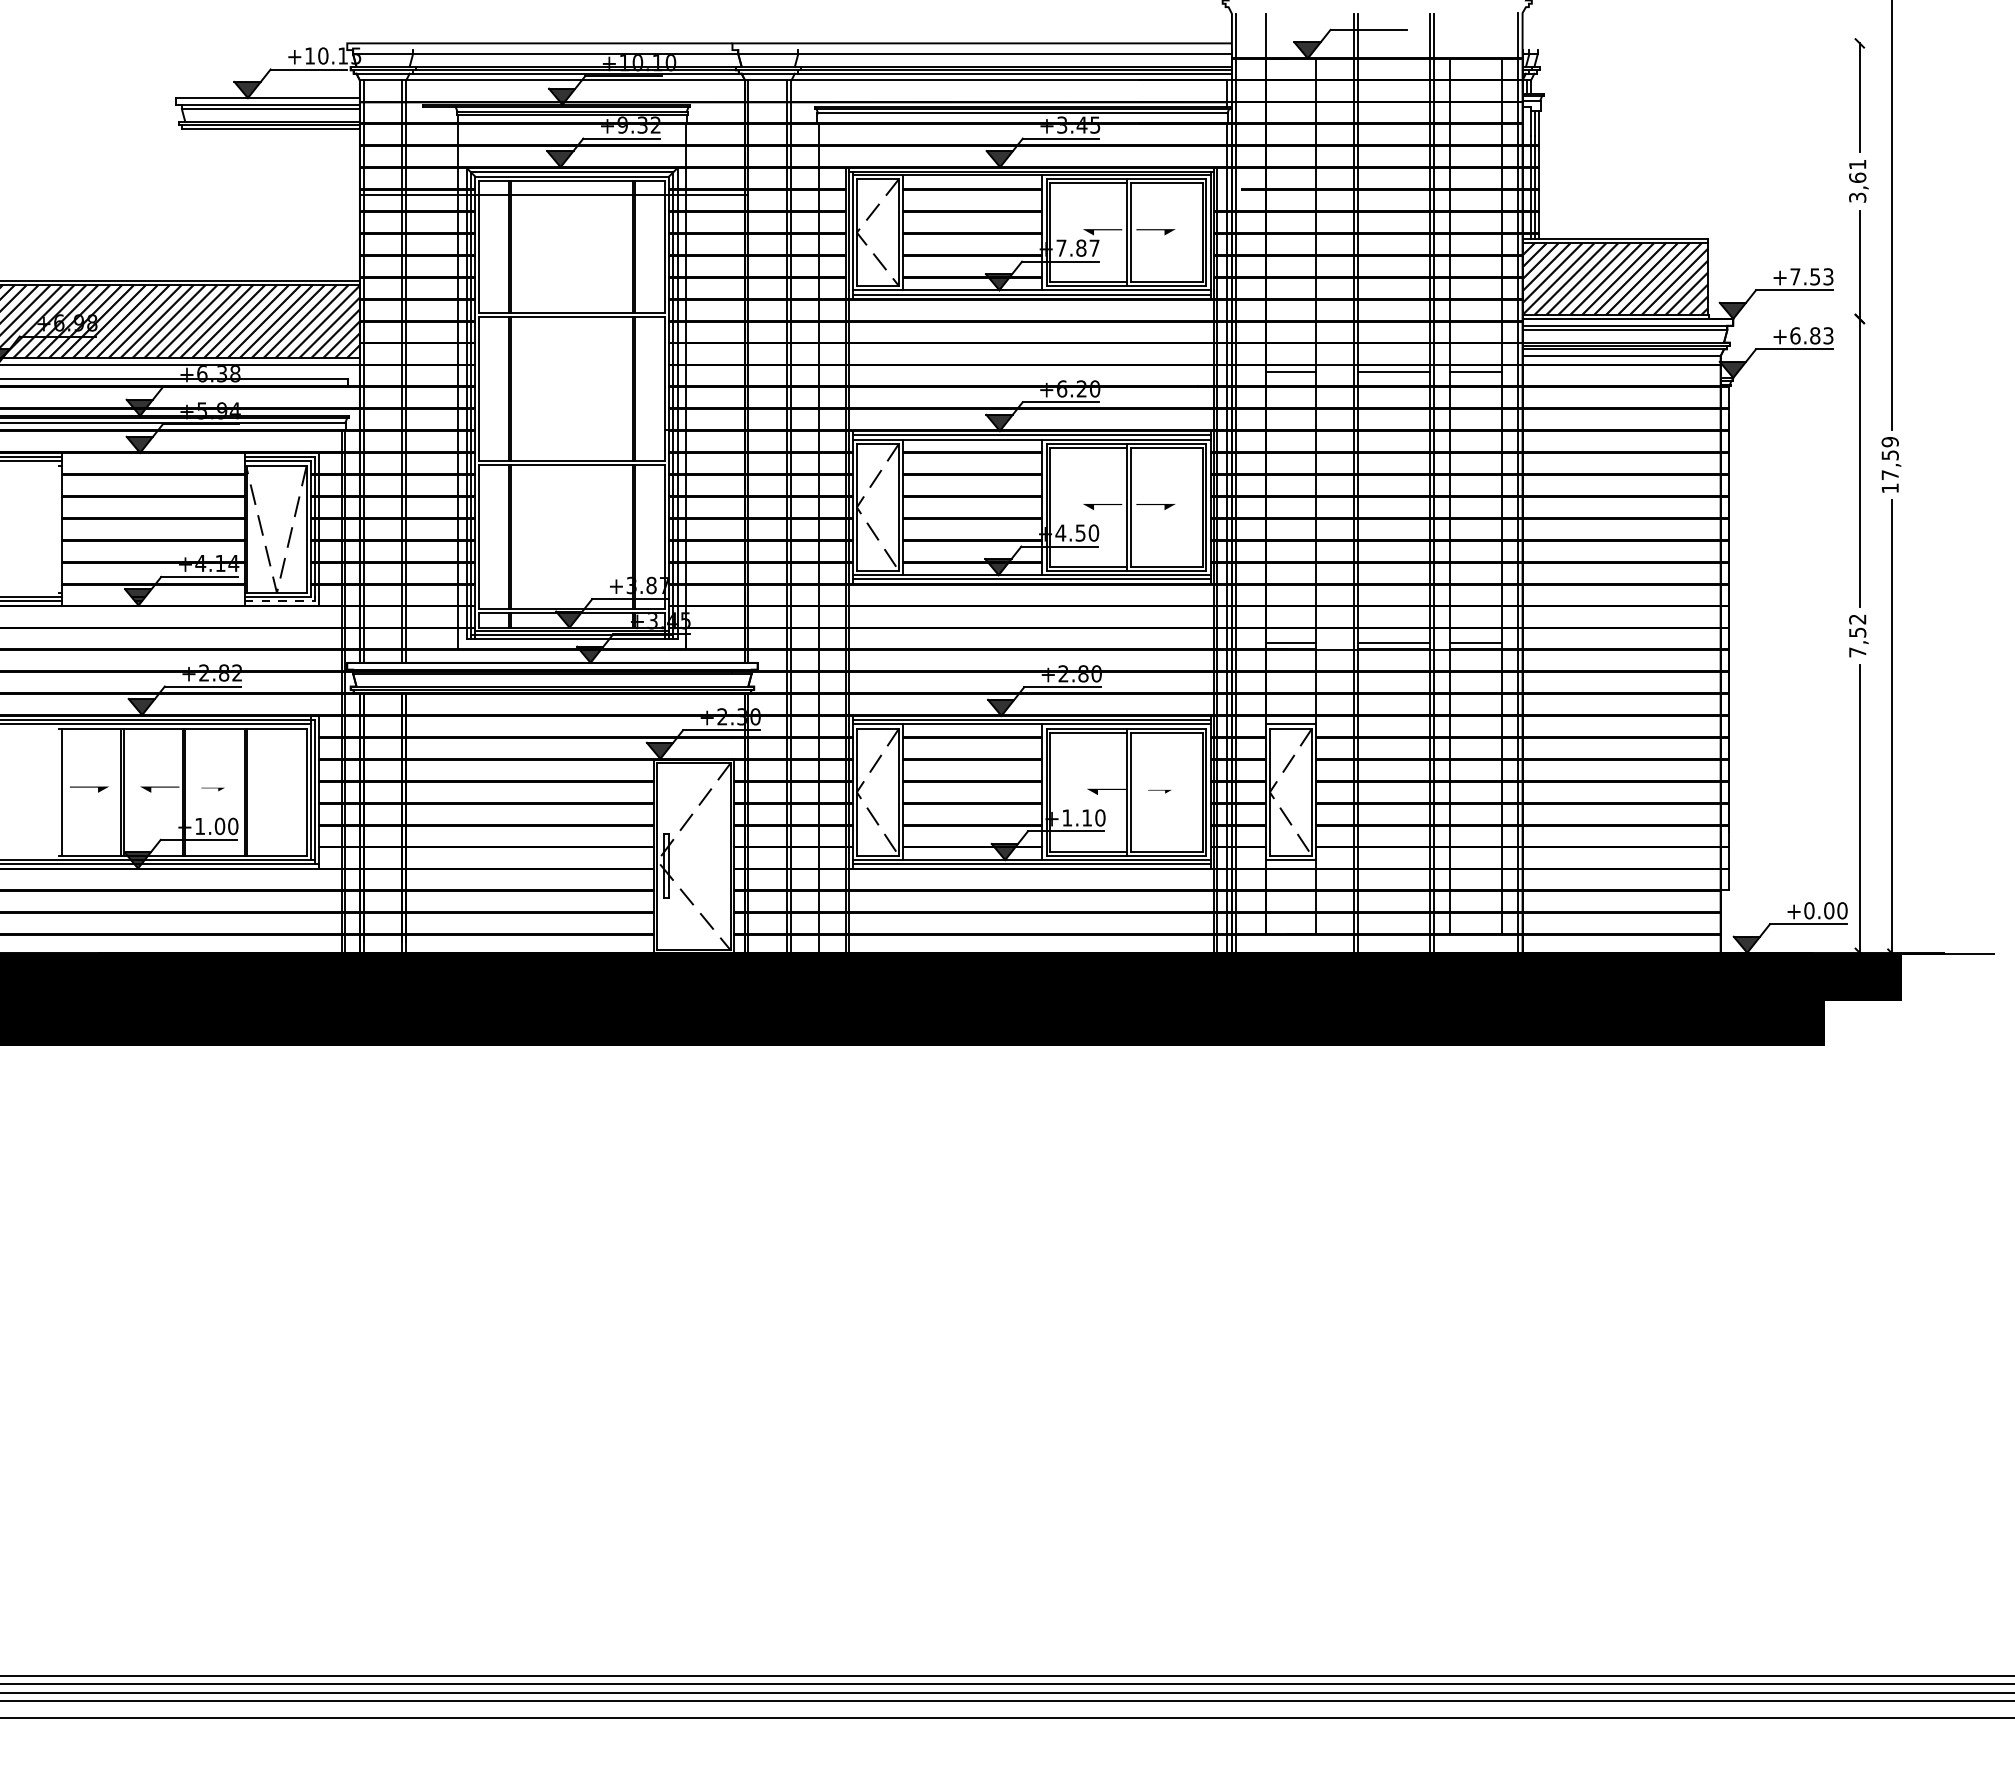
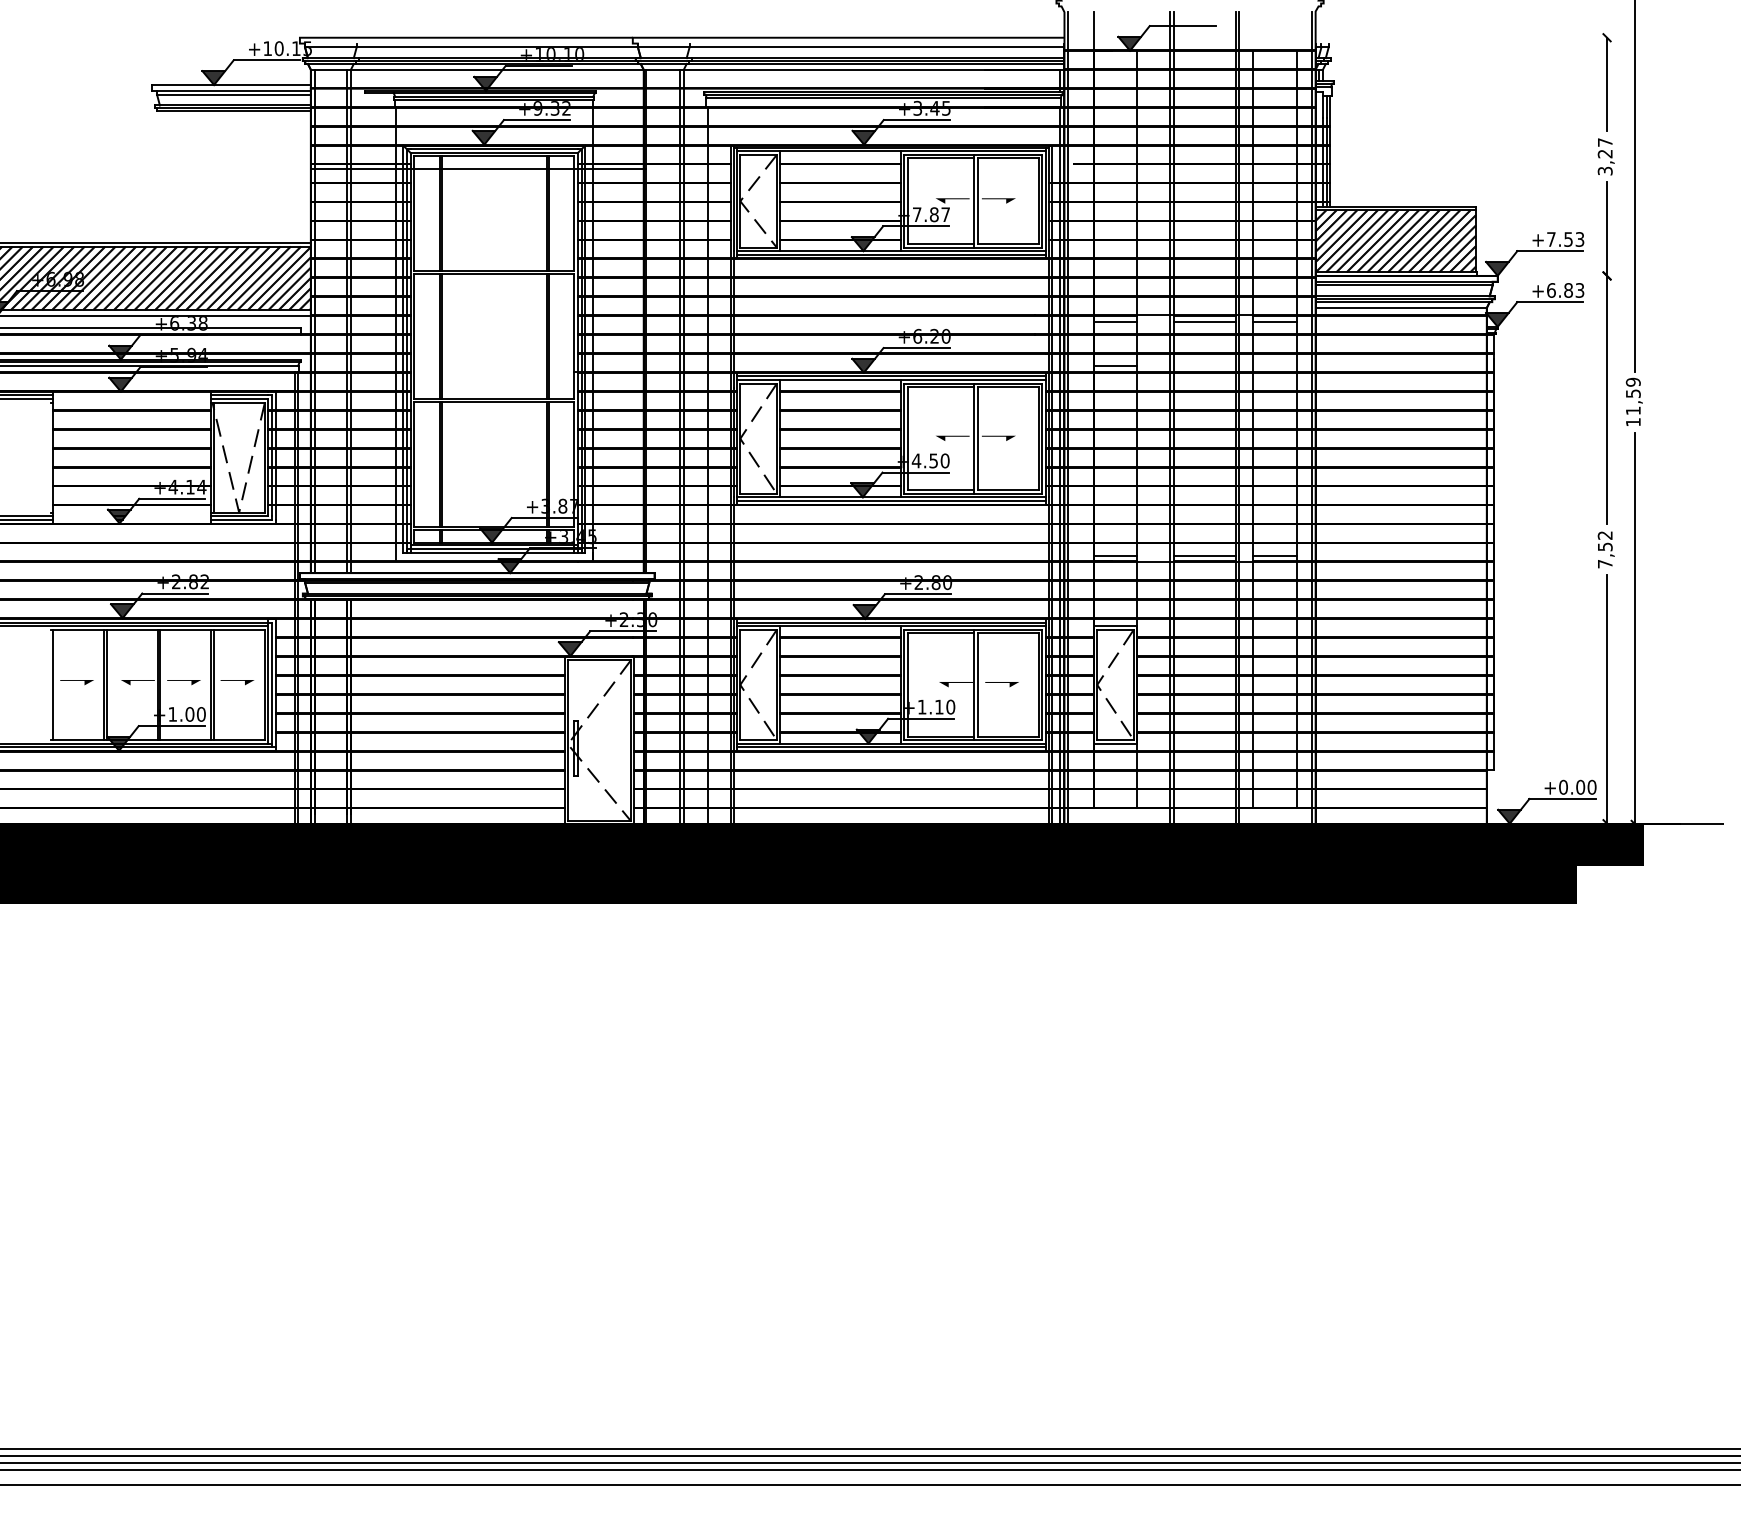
text: (1857, 170) -> (1605, 147), 3,61 -> 3,27
line: (1290, 423) -> (1115, 366), added
text: (1889, 474) -> (1632, 410), 17,59 -> 11,59
line: (280, 601) -> (242, 520), dashed -> solid
part: (212, 789) -> (183, 682), size x1.67
part: (274, 789) -> (237, 682), added
part: (1159, 791) -> (1001, 684), size x1.67

